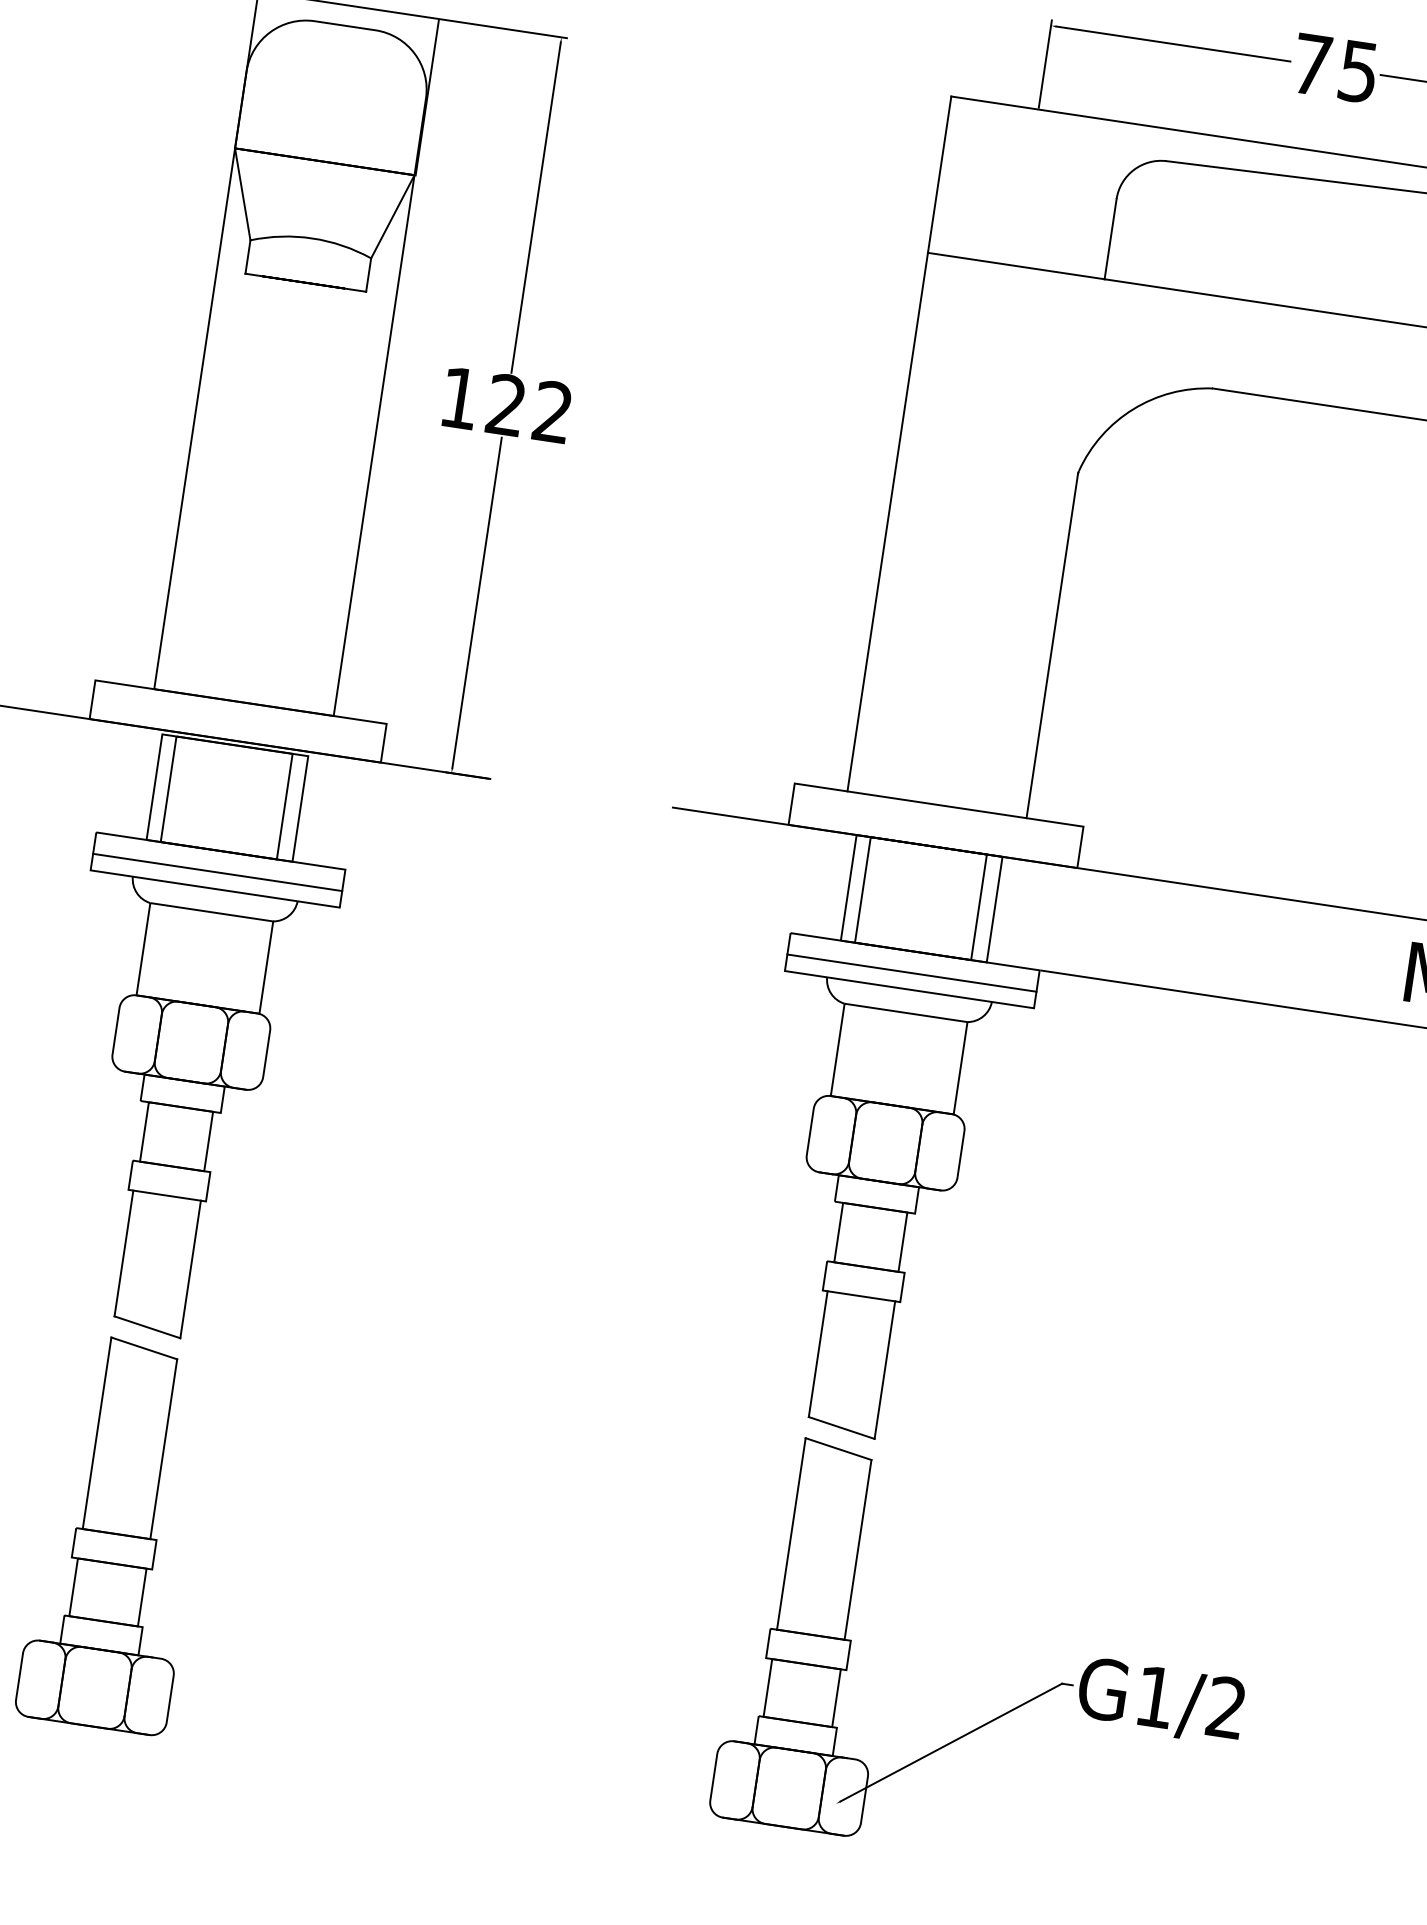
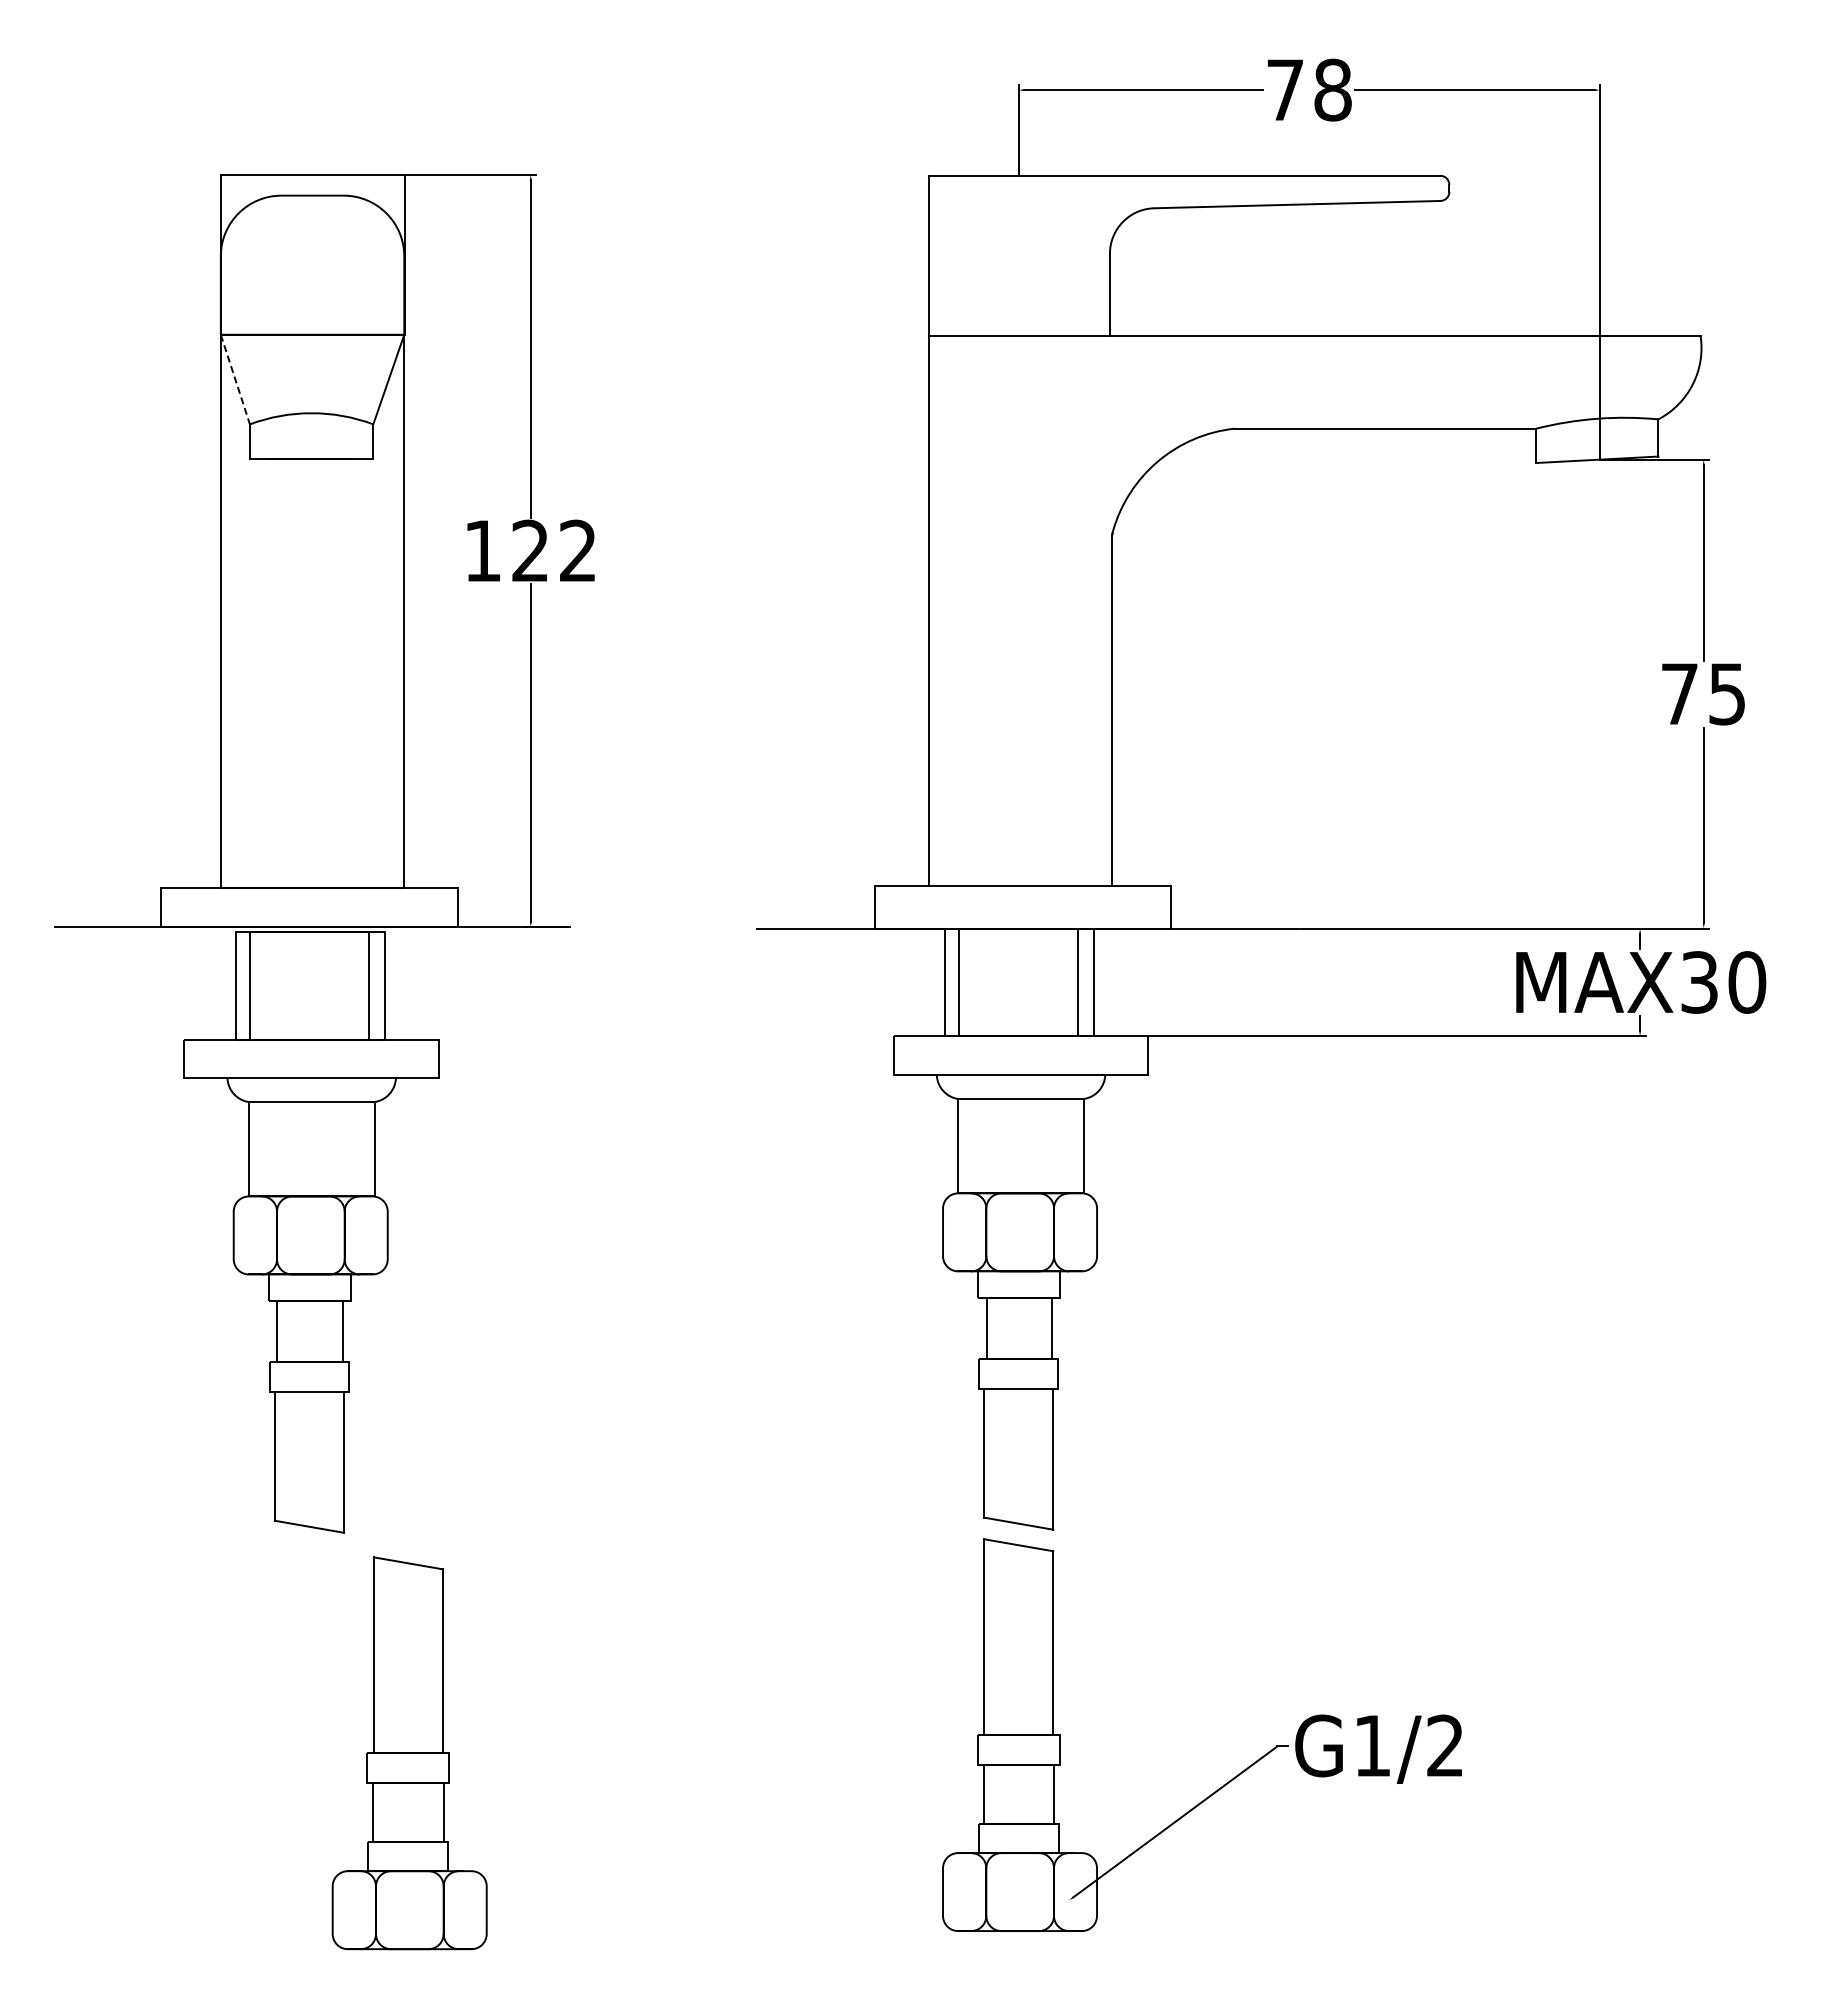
text: (1358, 71) -> (1332, 89), 75 -> 78
line: (242, 195) -> (235, 380), solid -> dashed
line: (217, 872) -> (311, 1061), removed
line: (911, 973) -> (1020, 1058), removed
part: (117, 1534) -> (409, 1753), moved

